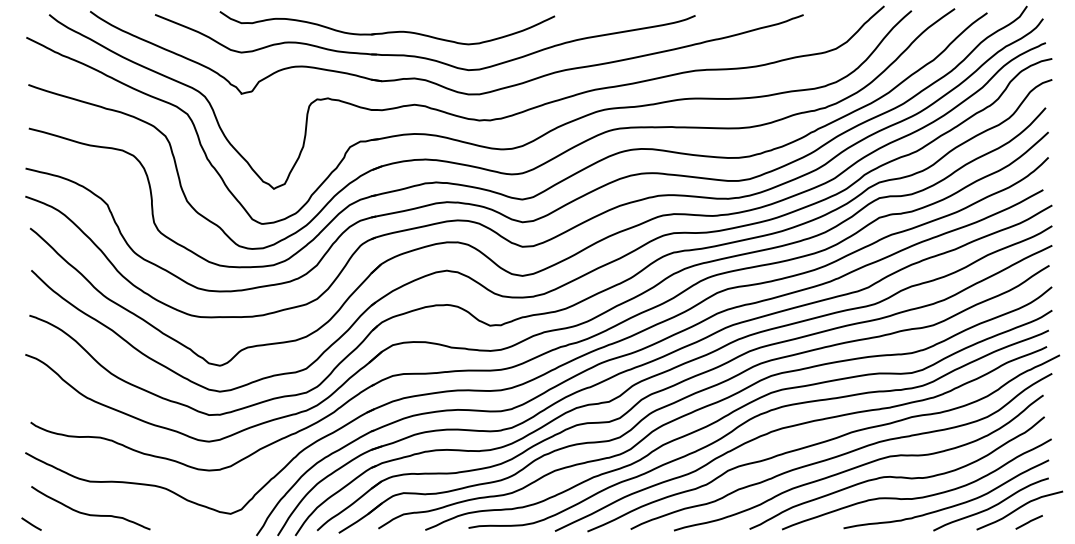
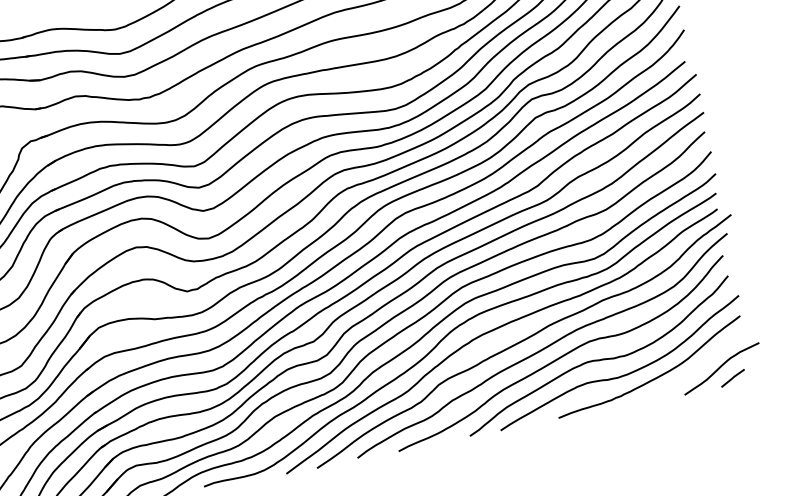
curve: (992, 505) -> (695, 369), removed

